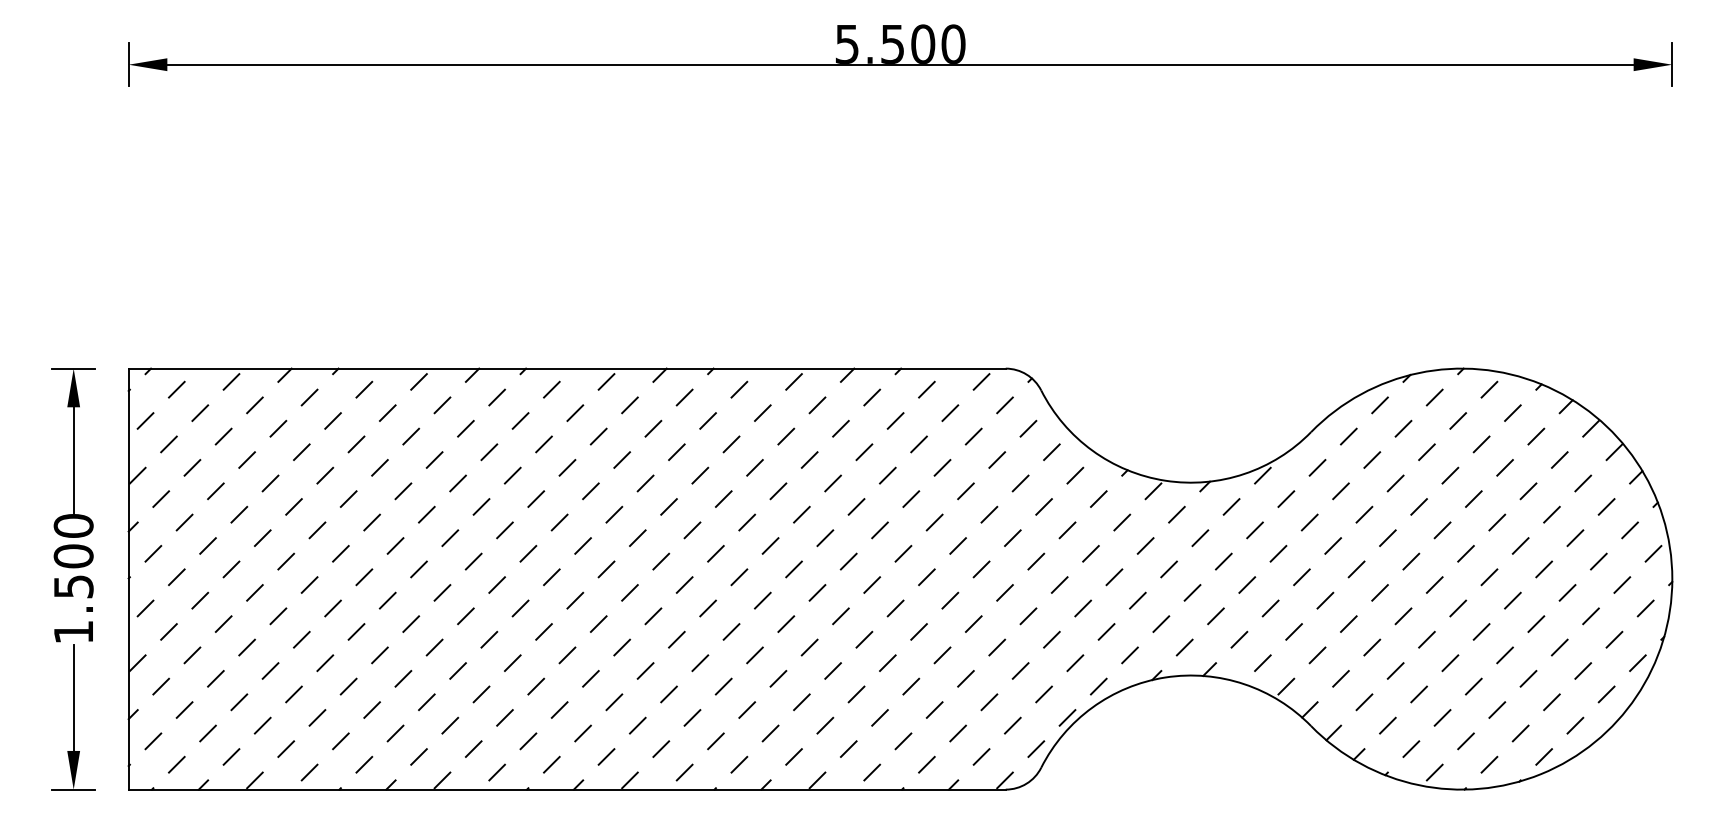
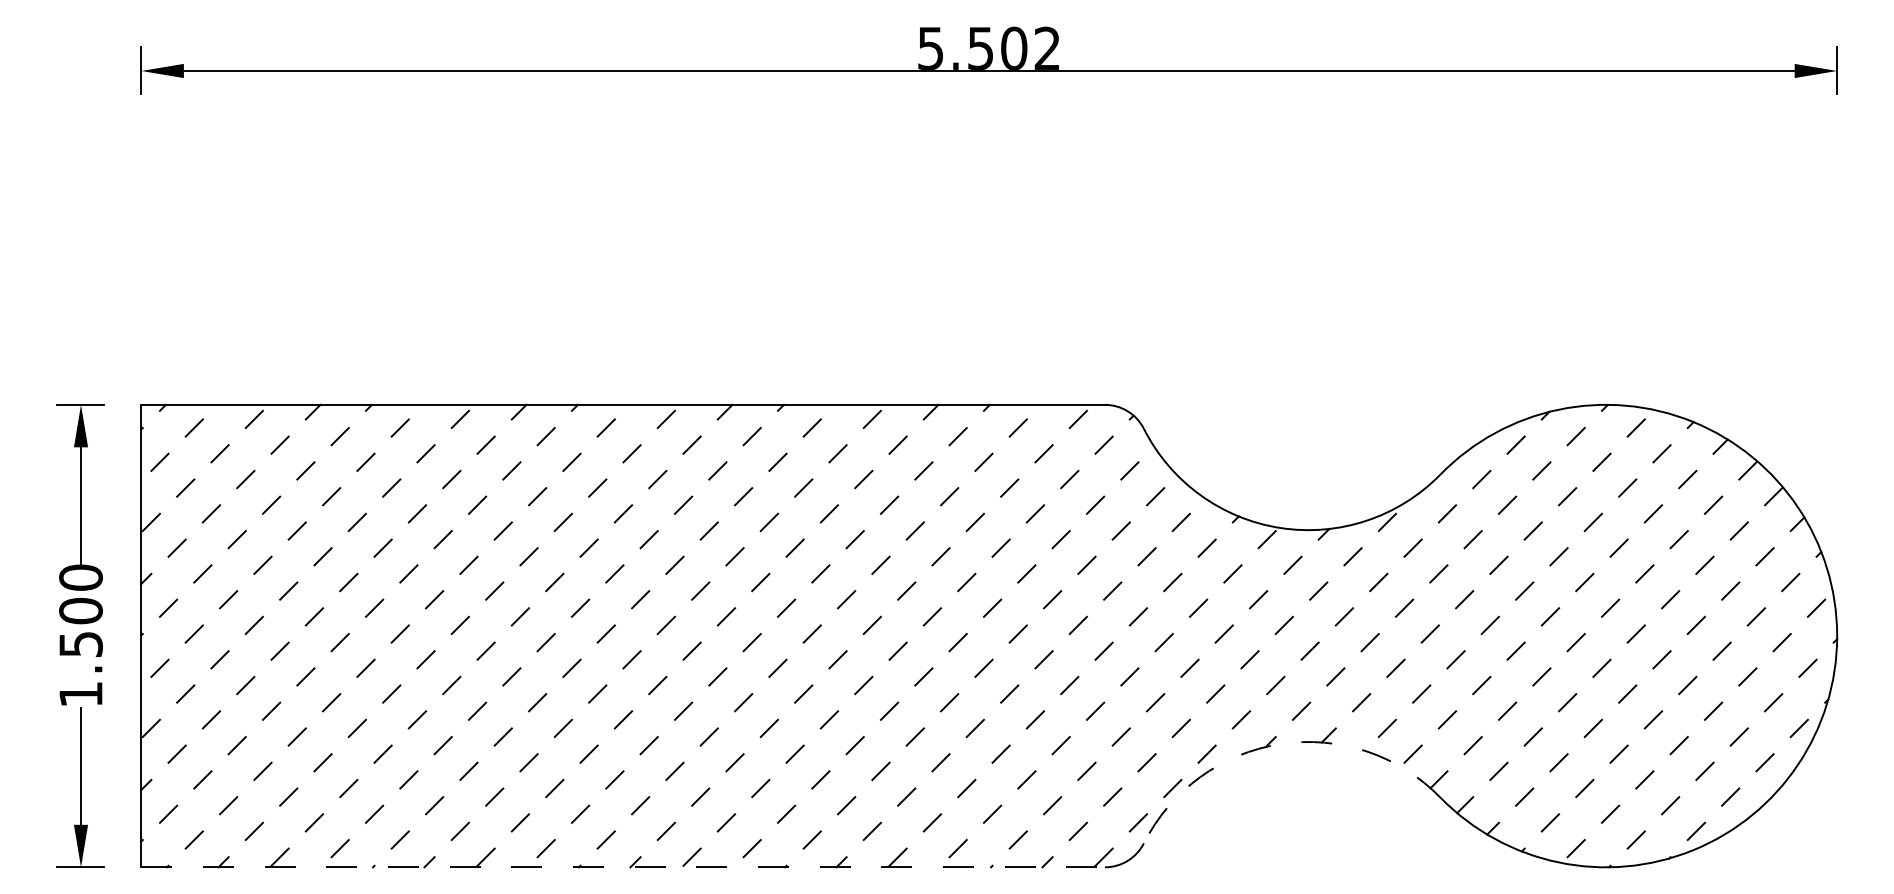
text: (953, 43) -> (1047, 47), 5.500 -> 5.502
arc: (1165, 677) -> (1280, 744), solid -> dashed
line: (567, 789) -> (623, 867), solid -> dashed

